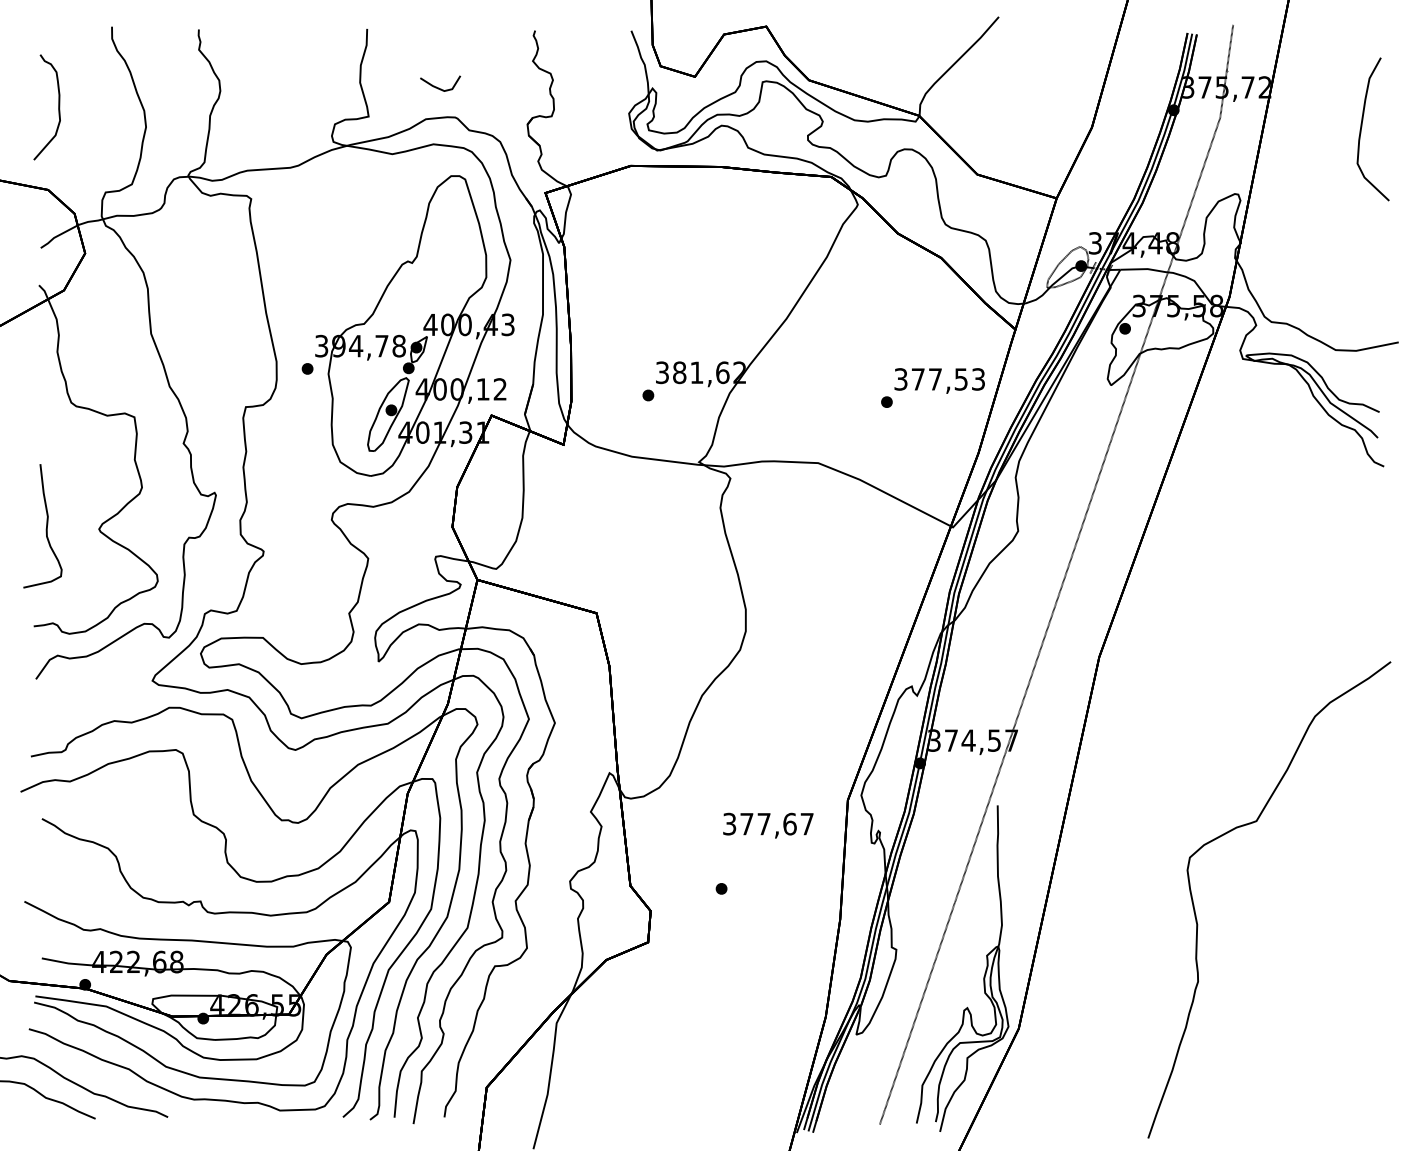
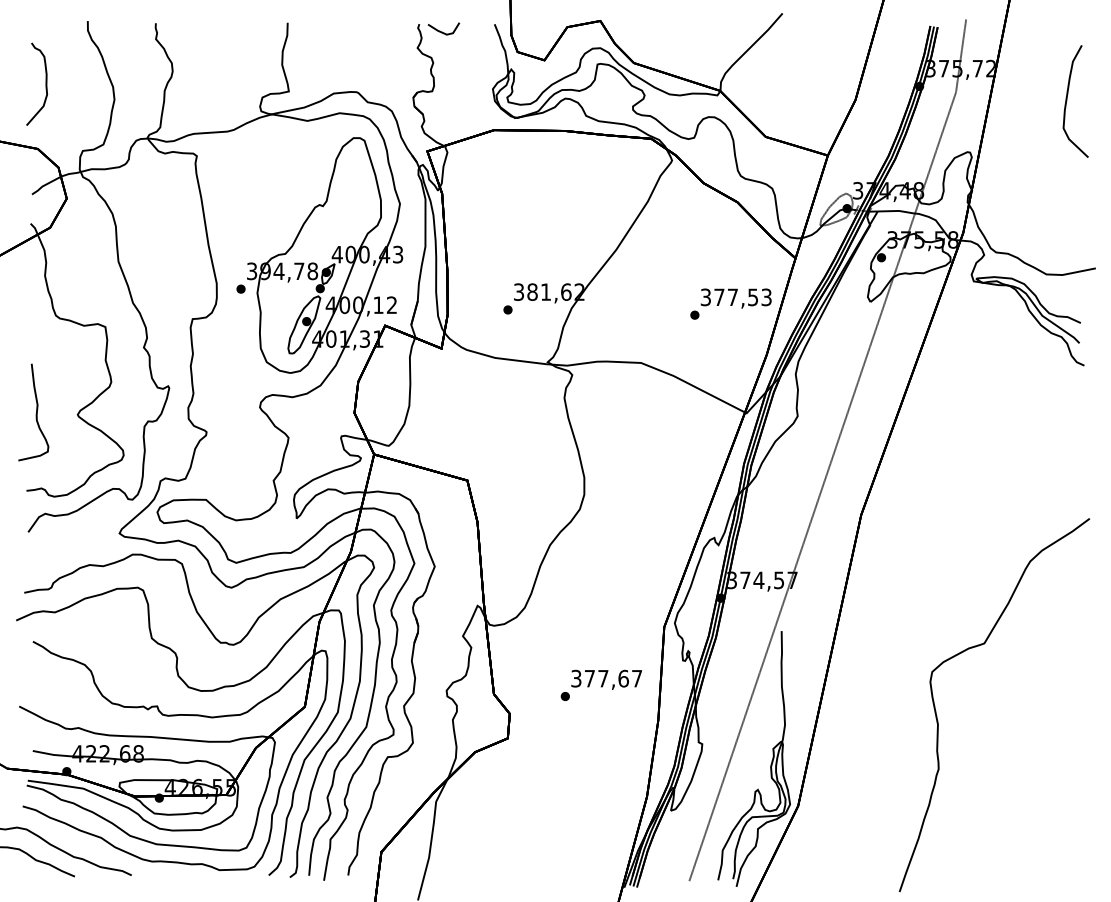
line: (438, 87) -> (442, 31), moved
text: (768, 825) -> (606, 679), moved

